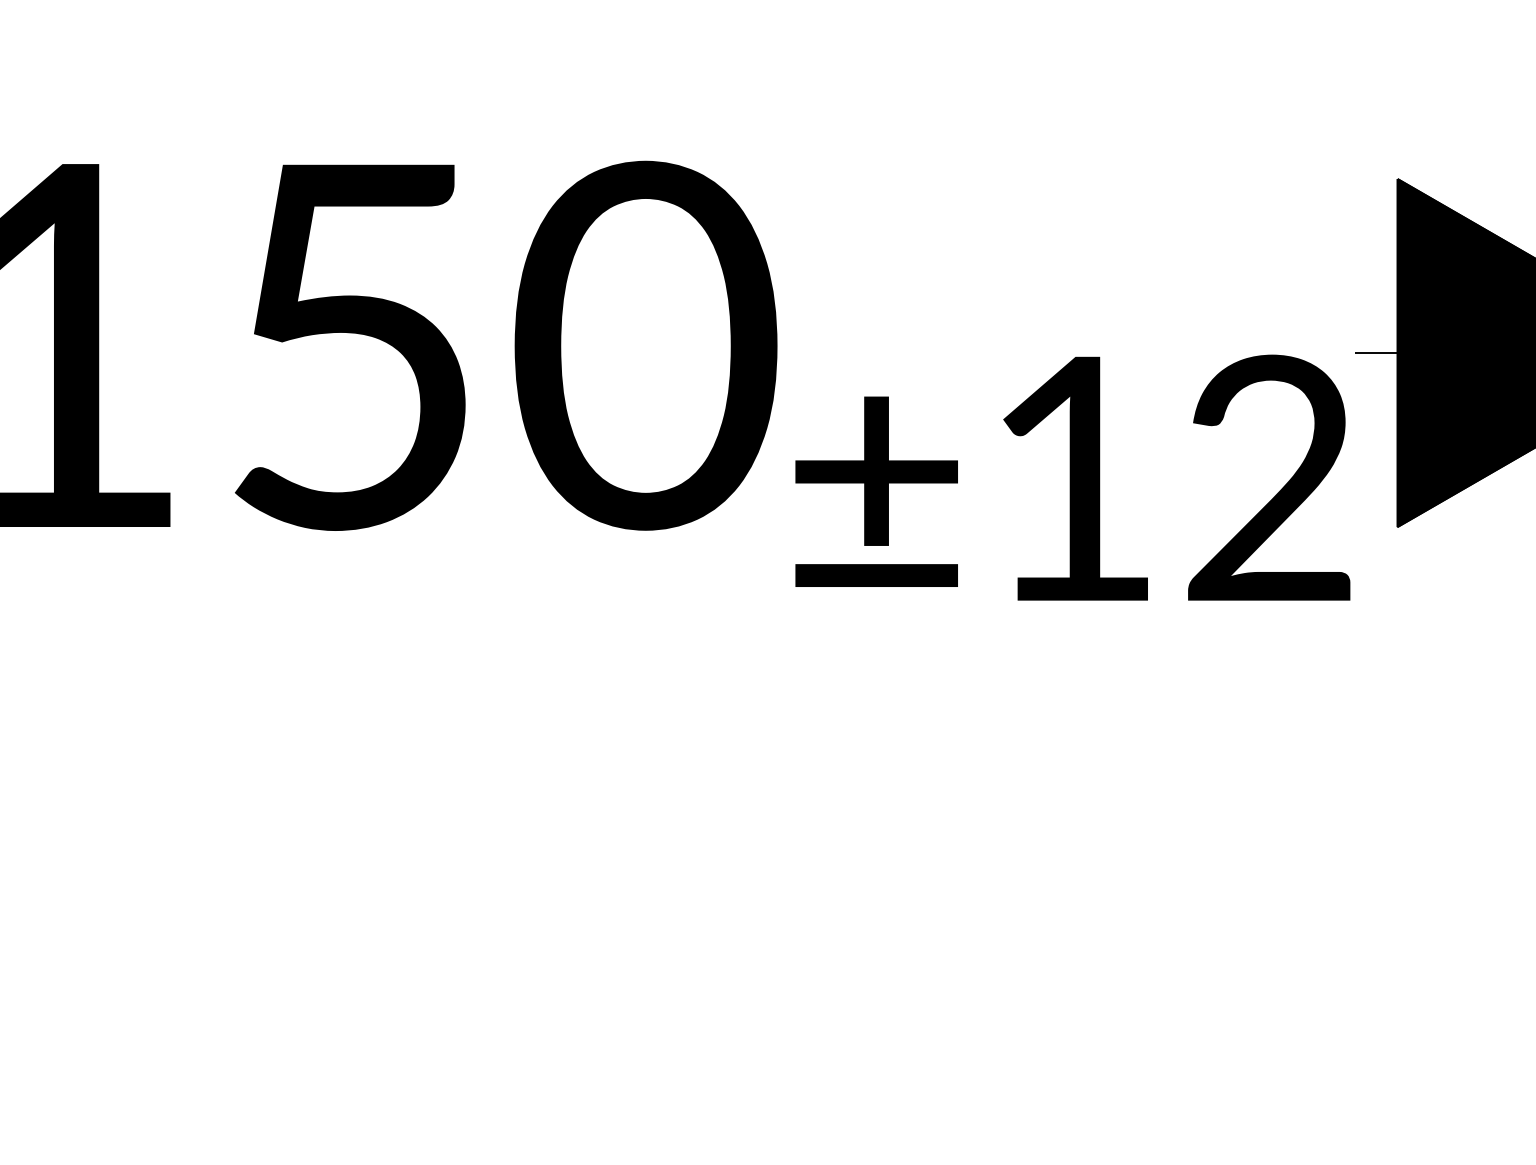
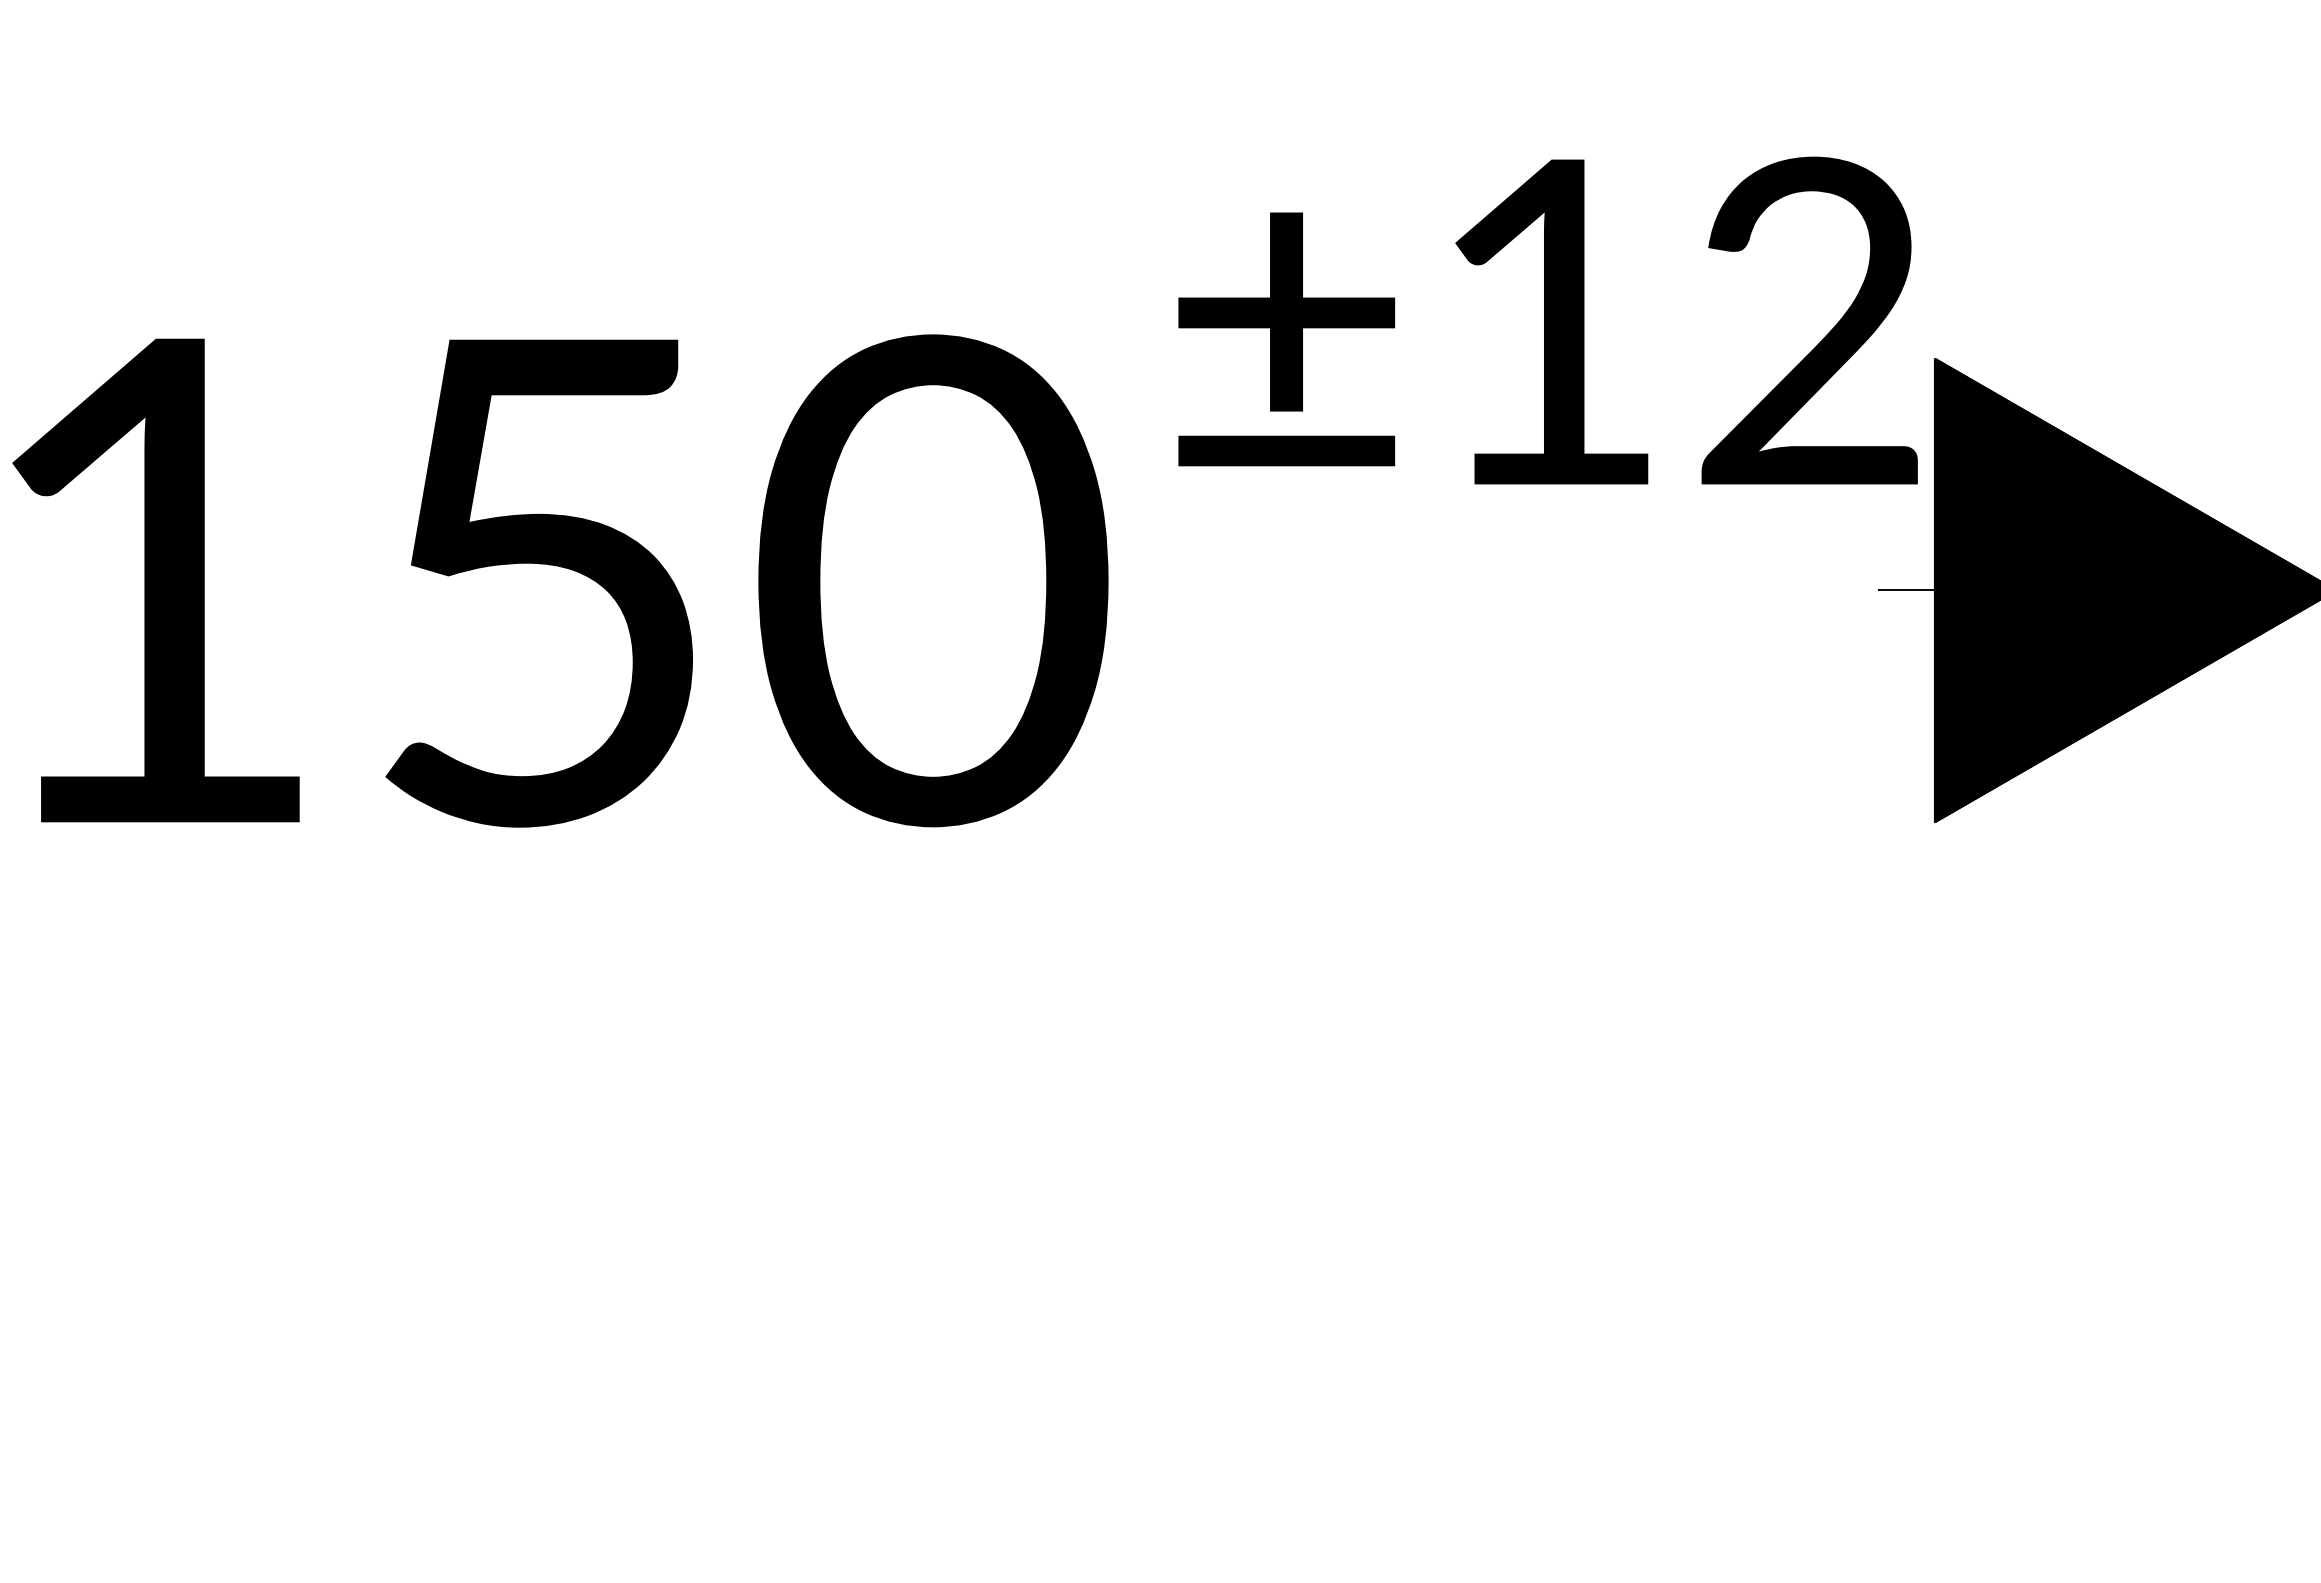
text: (1072, 477) -> (1547, 320), moved

